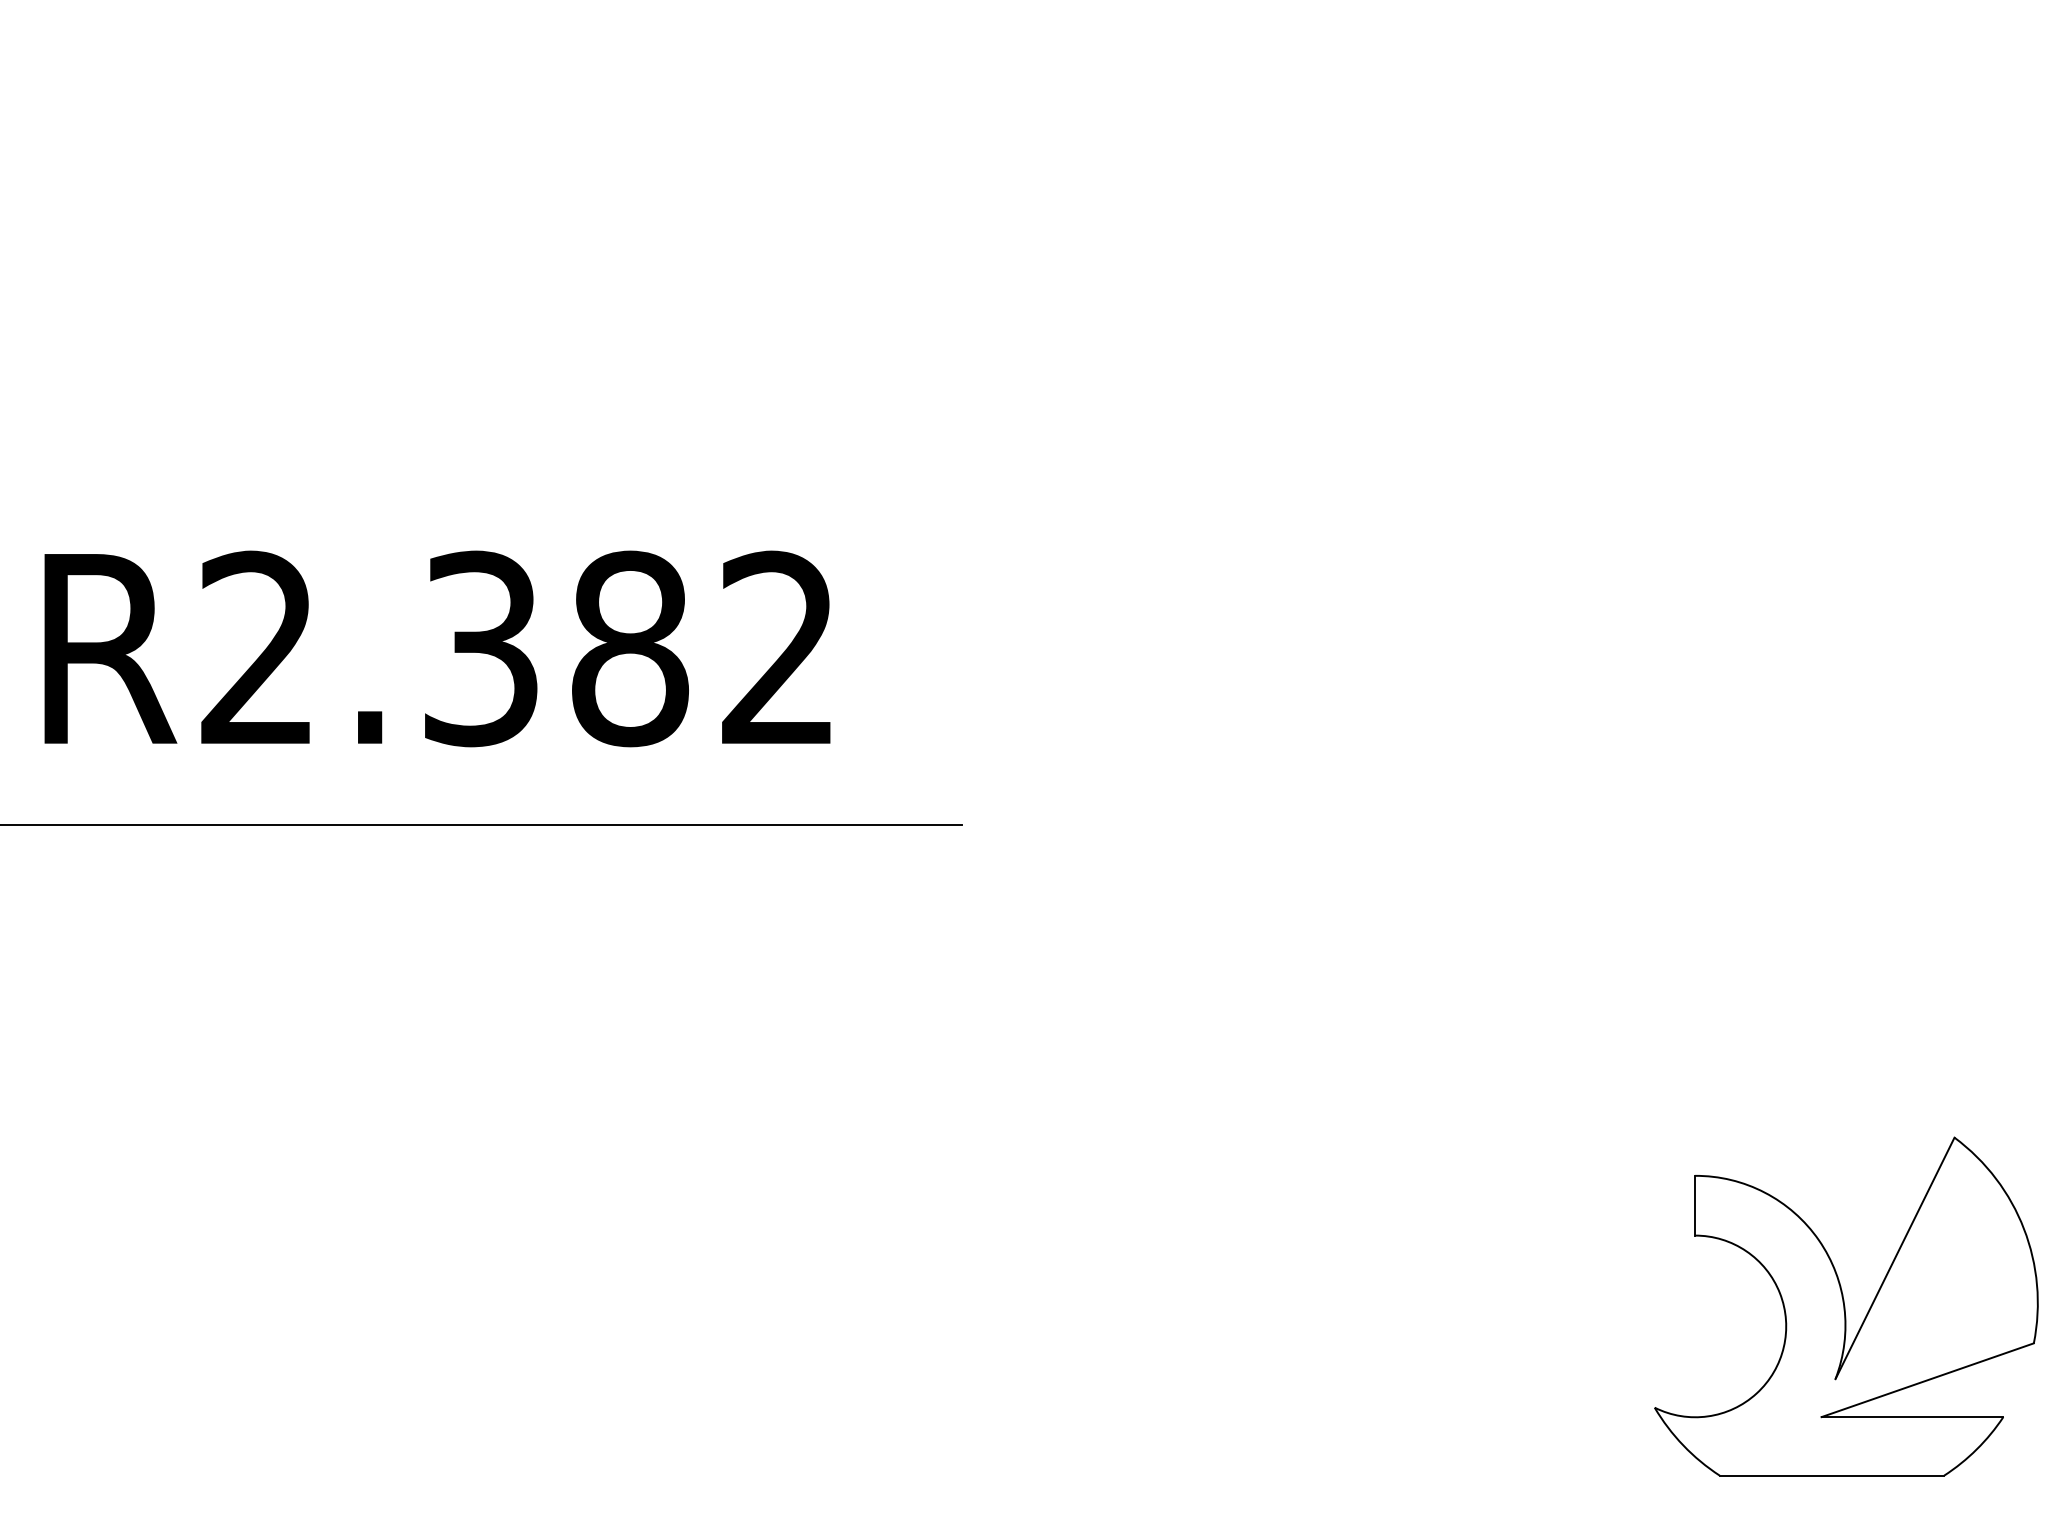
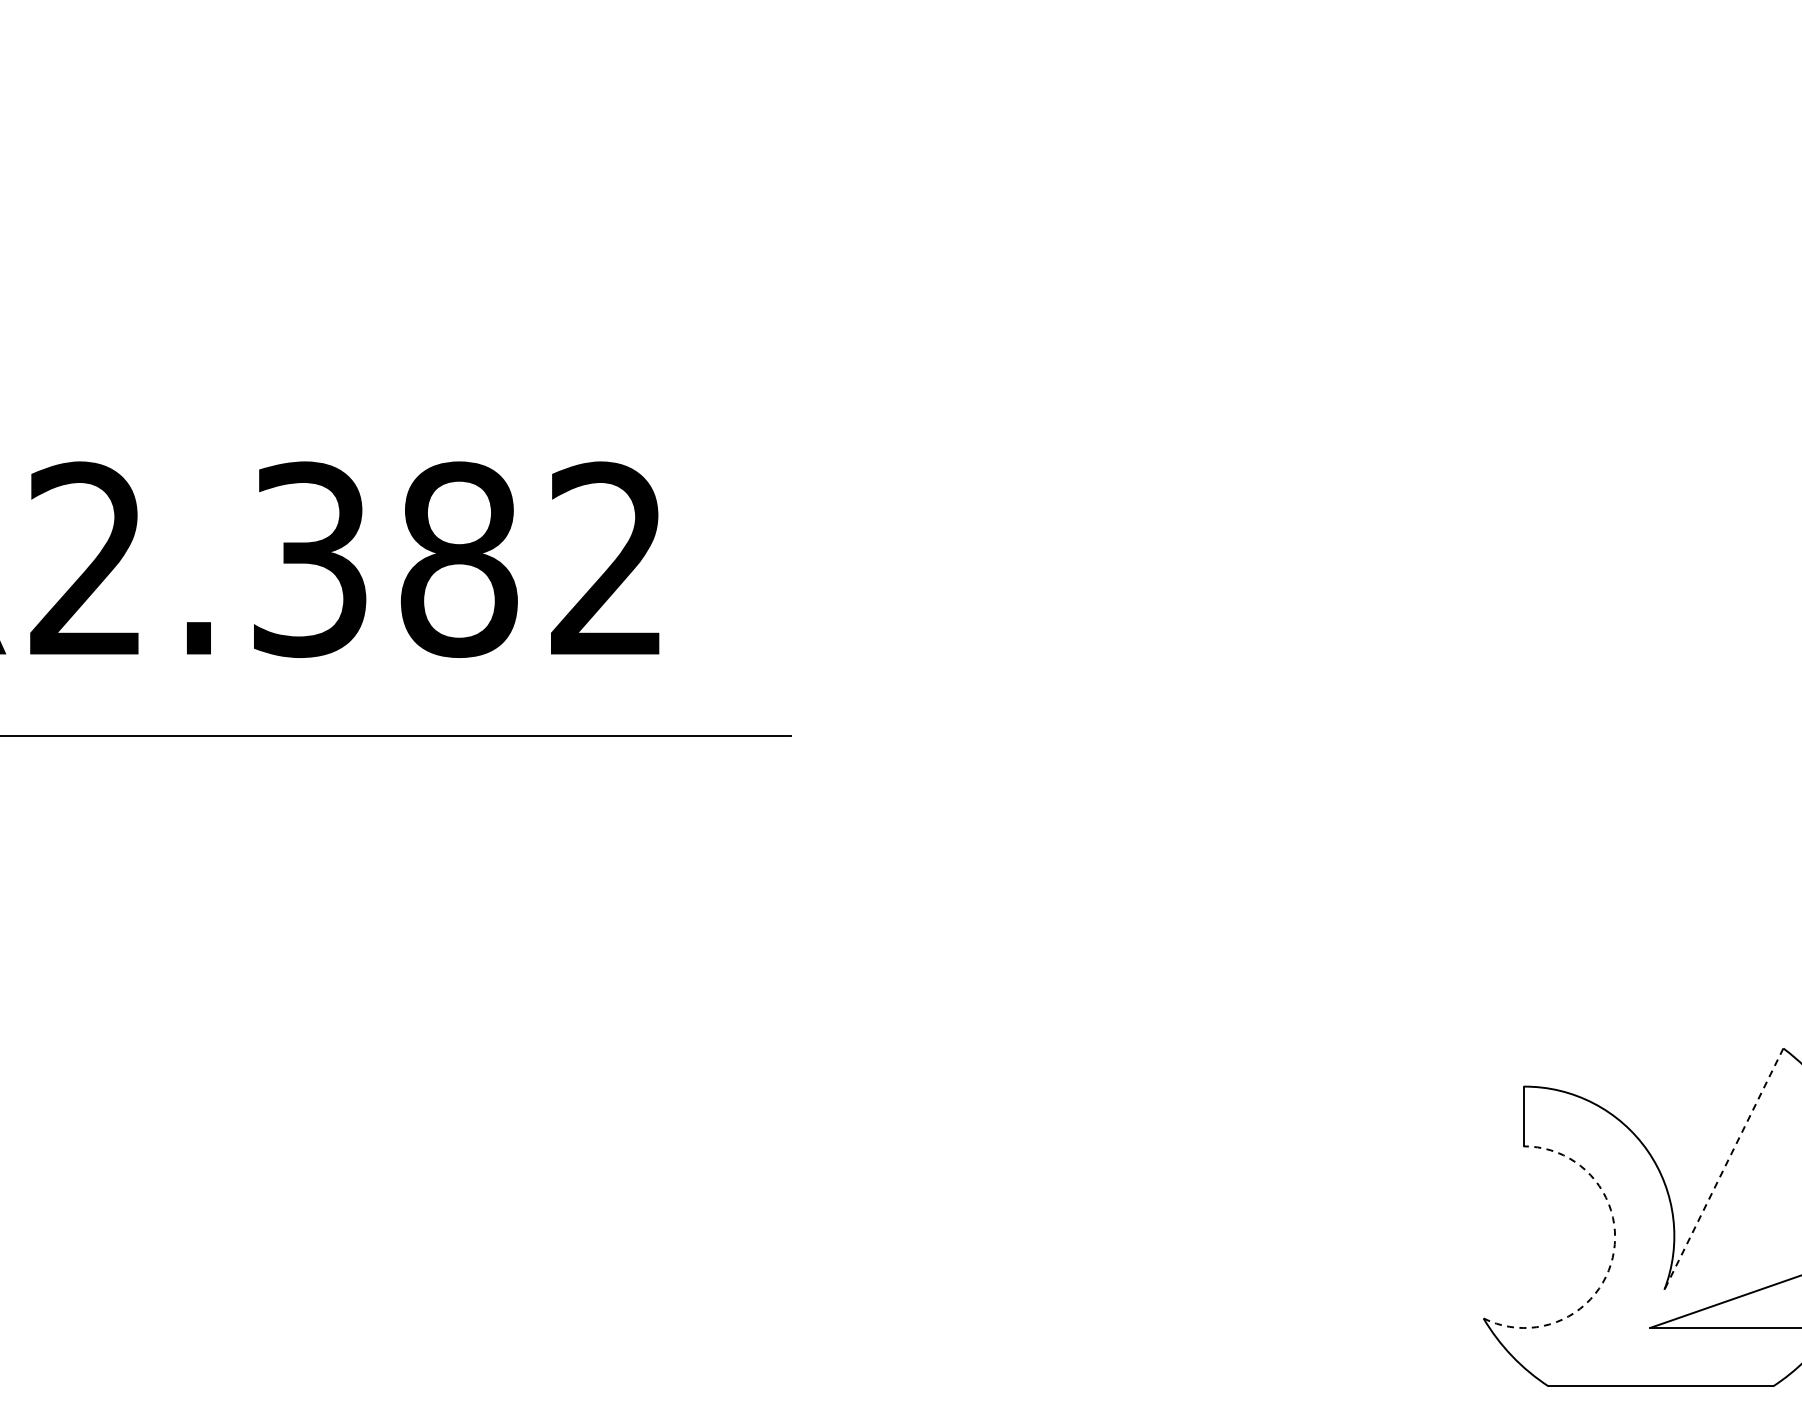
line: (1895, 1258) -> (1724, 1169), solid -> dashed
arc: (1783, 1347) -> (1612, 1258), solid -> dashed

